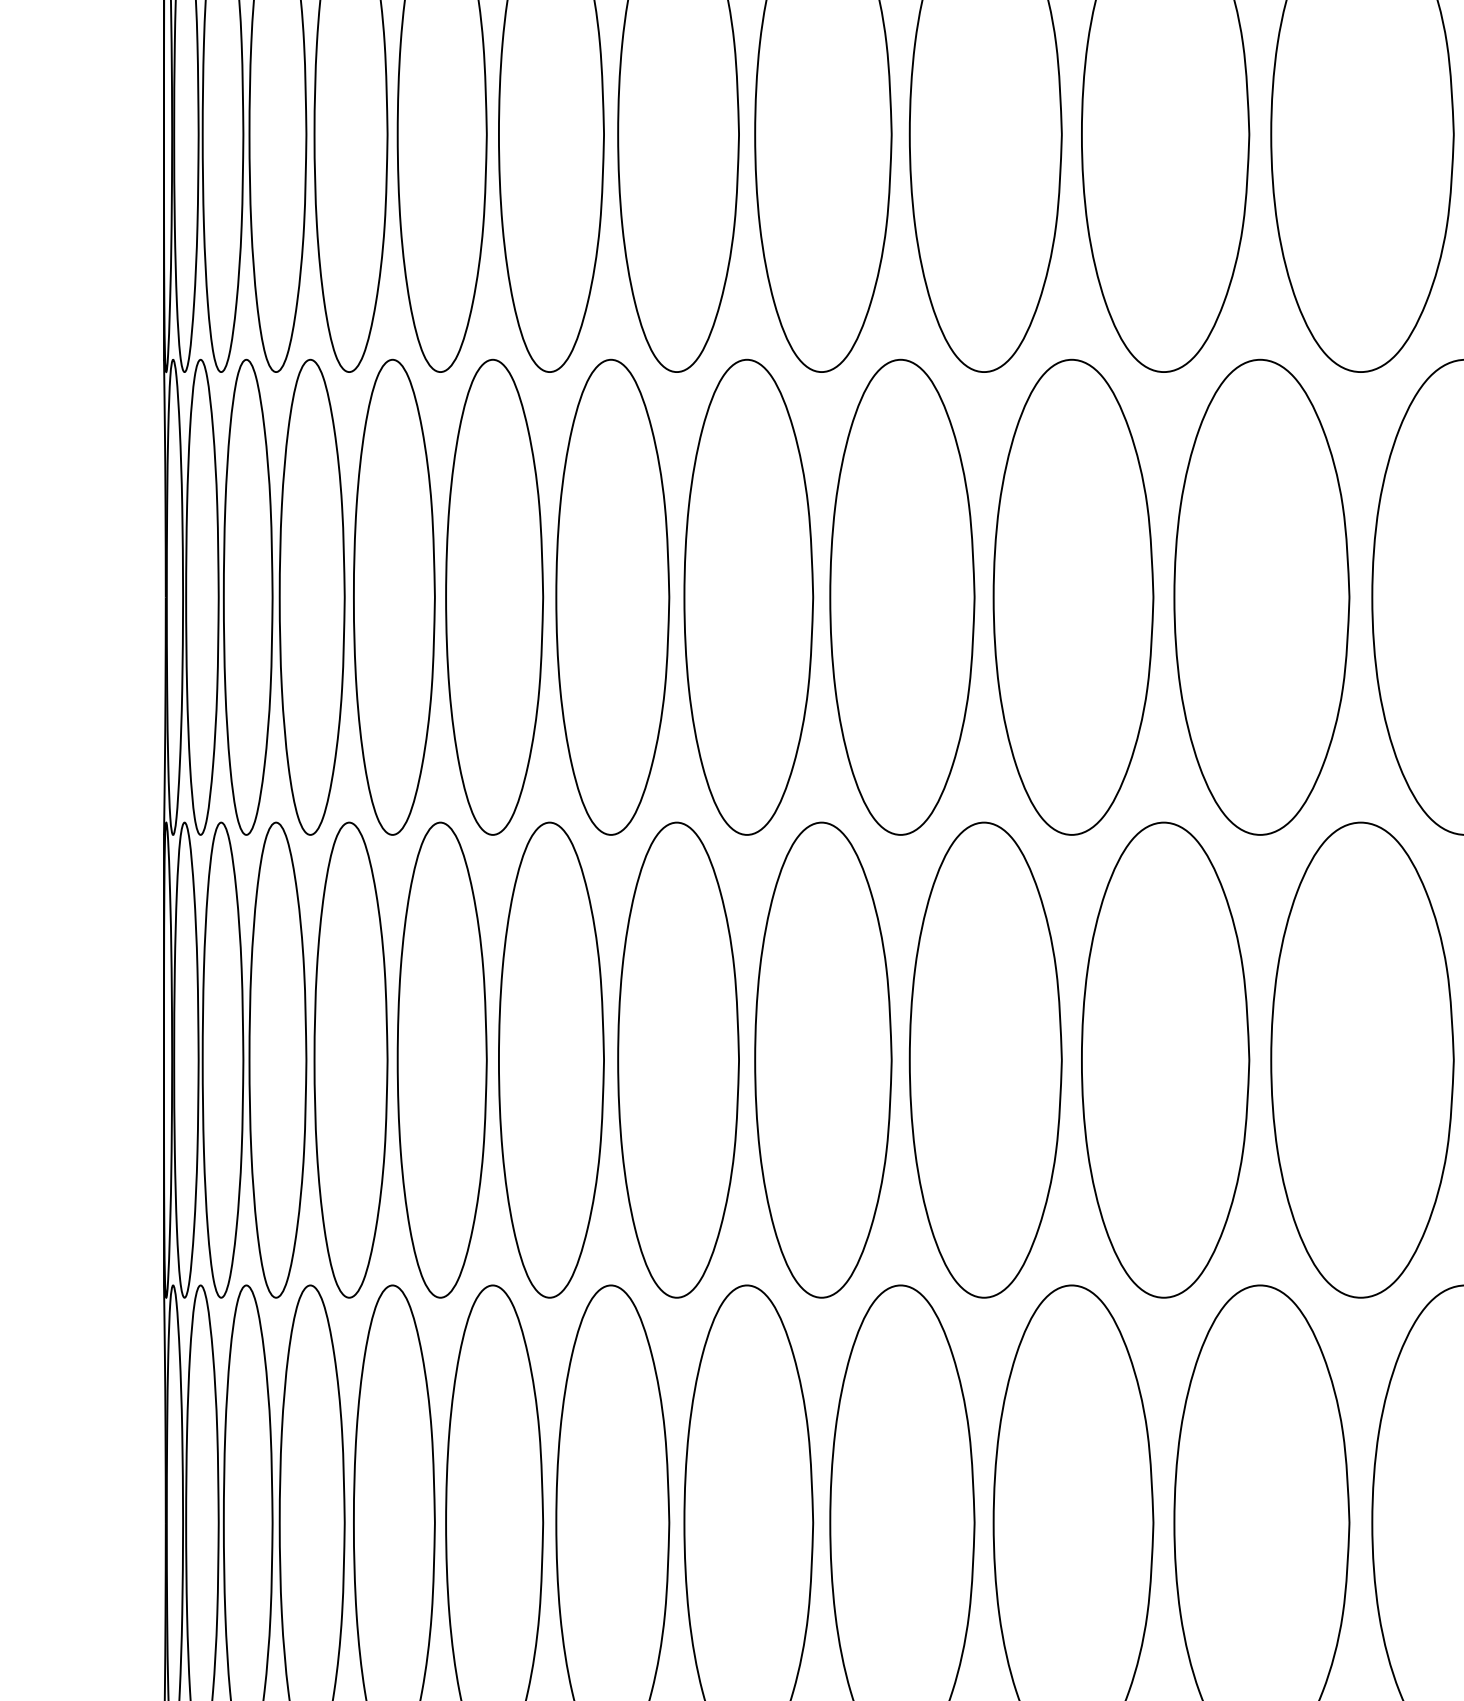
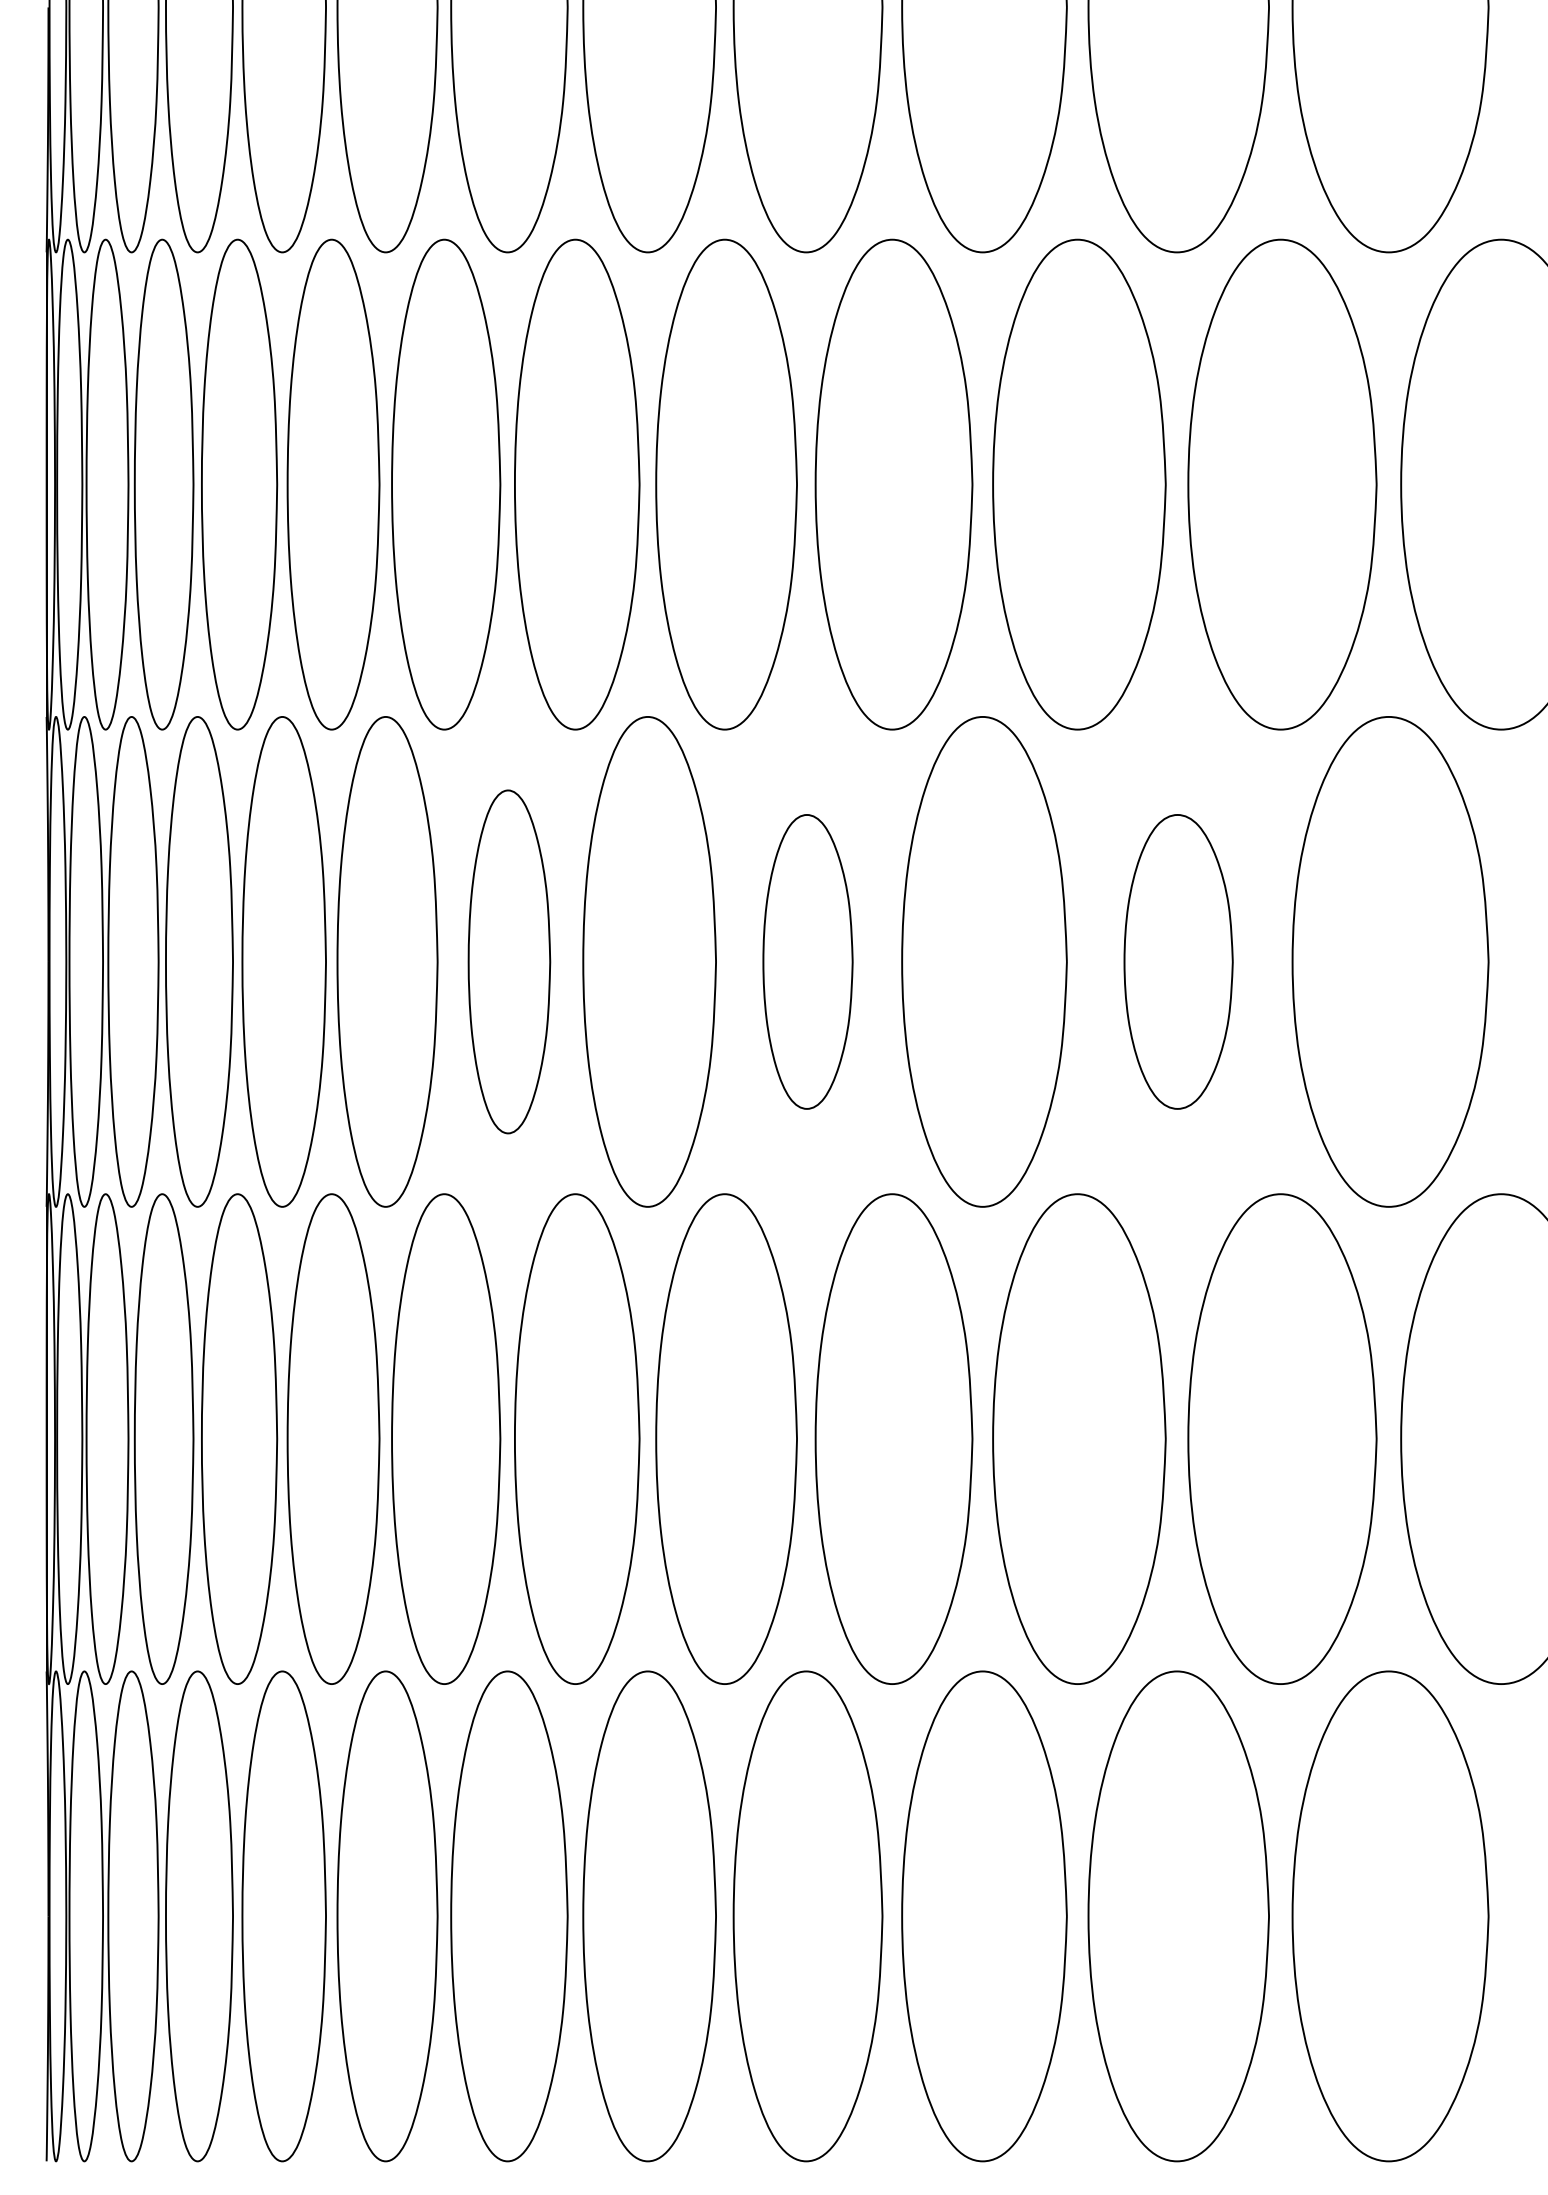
part: (612, 596) -> (509, 961), size x0.7
part: (901, 596) -> (807, 961), size x0.6
part: (1261, 596) -> (1178, 961), size x0.6

